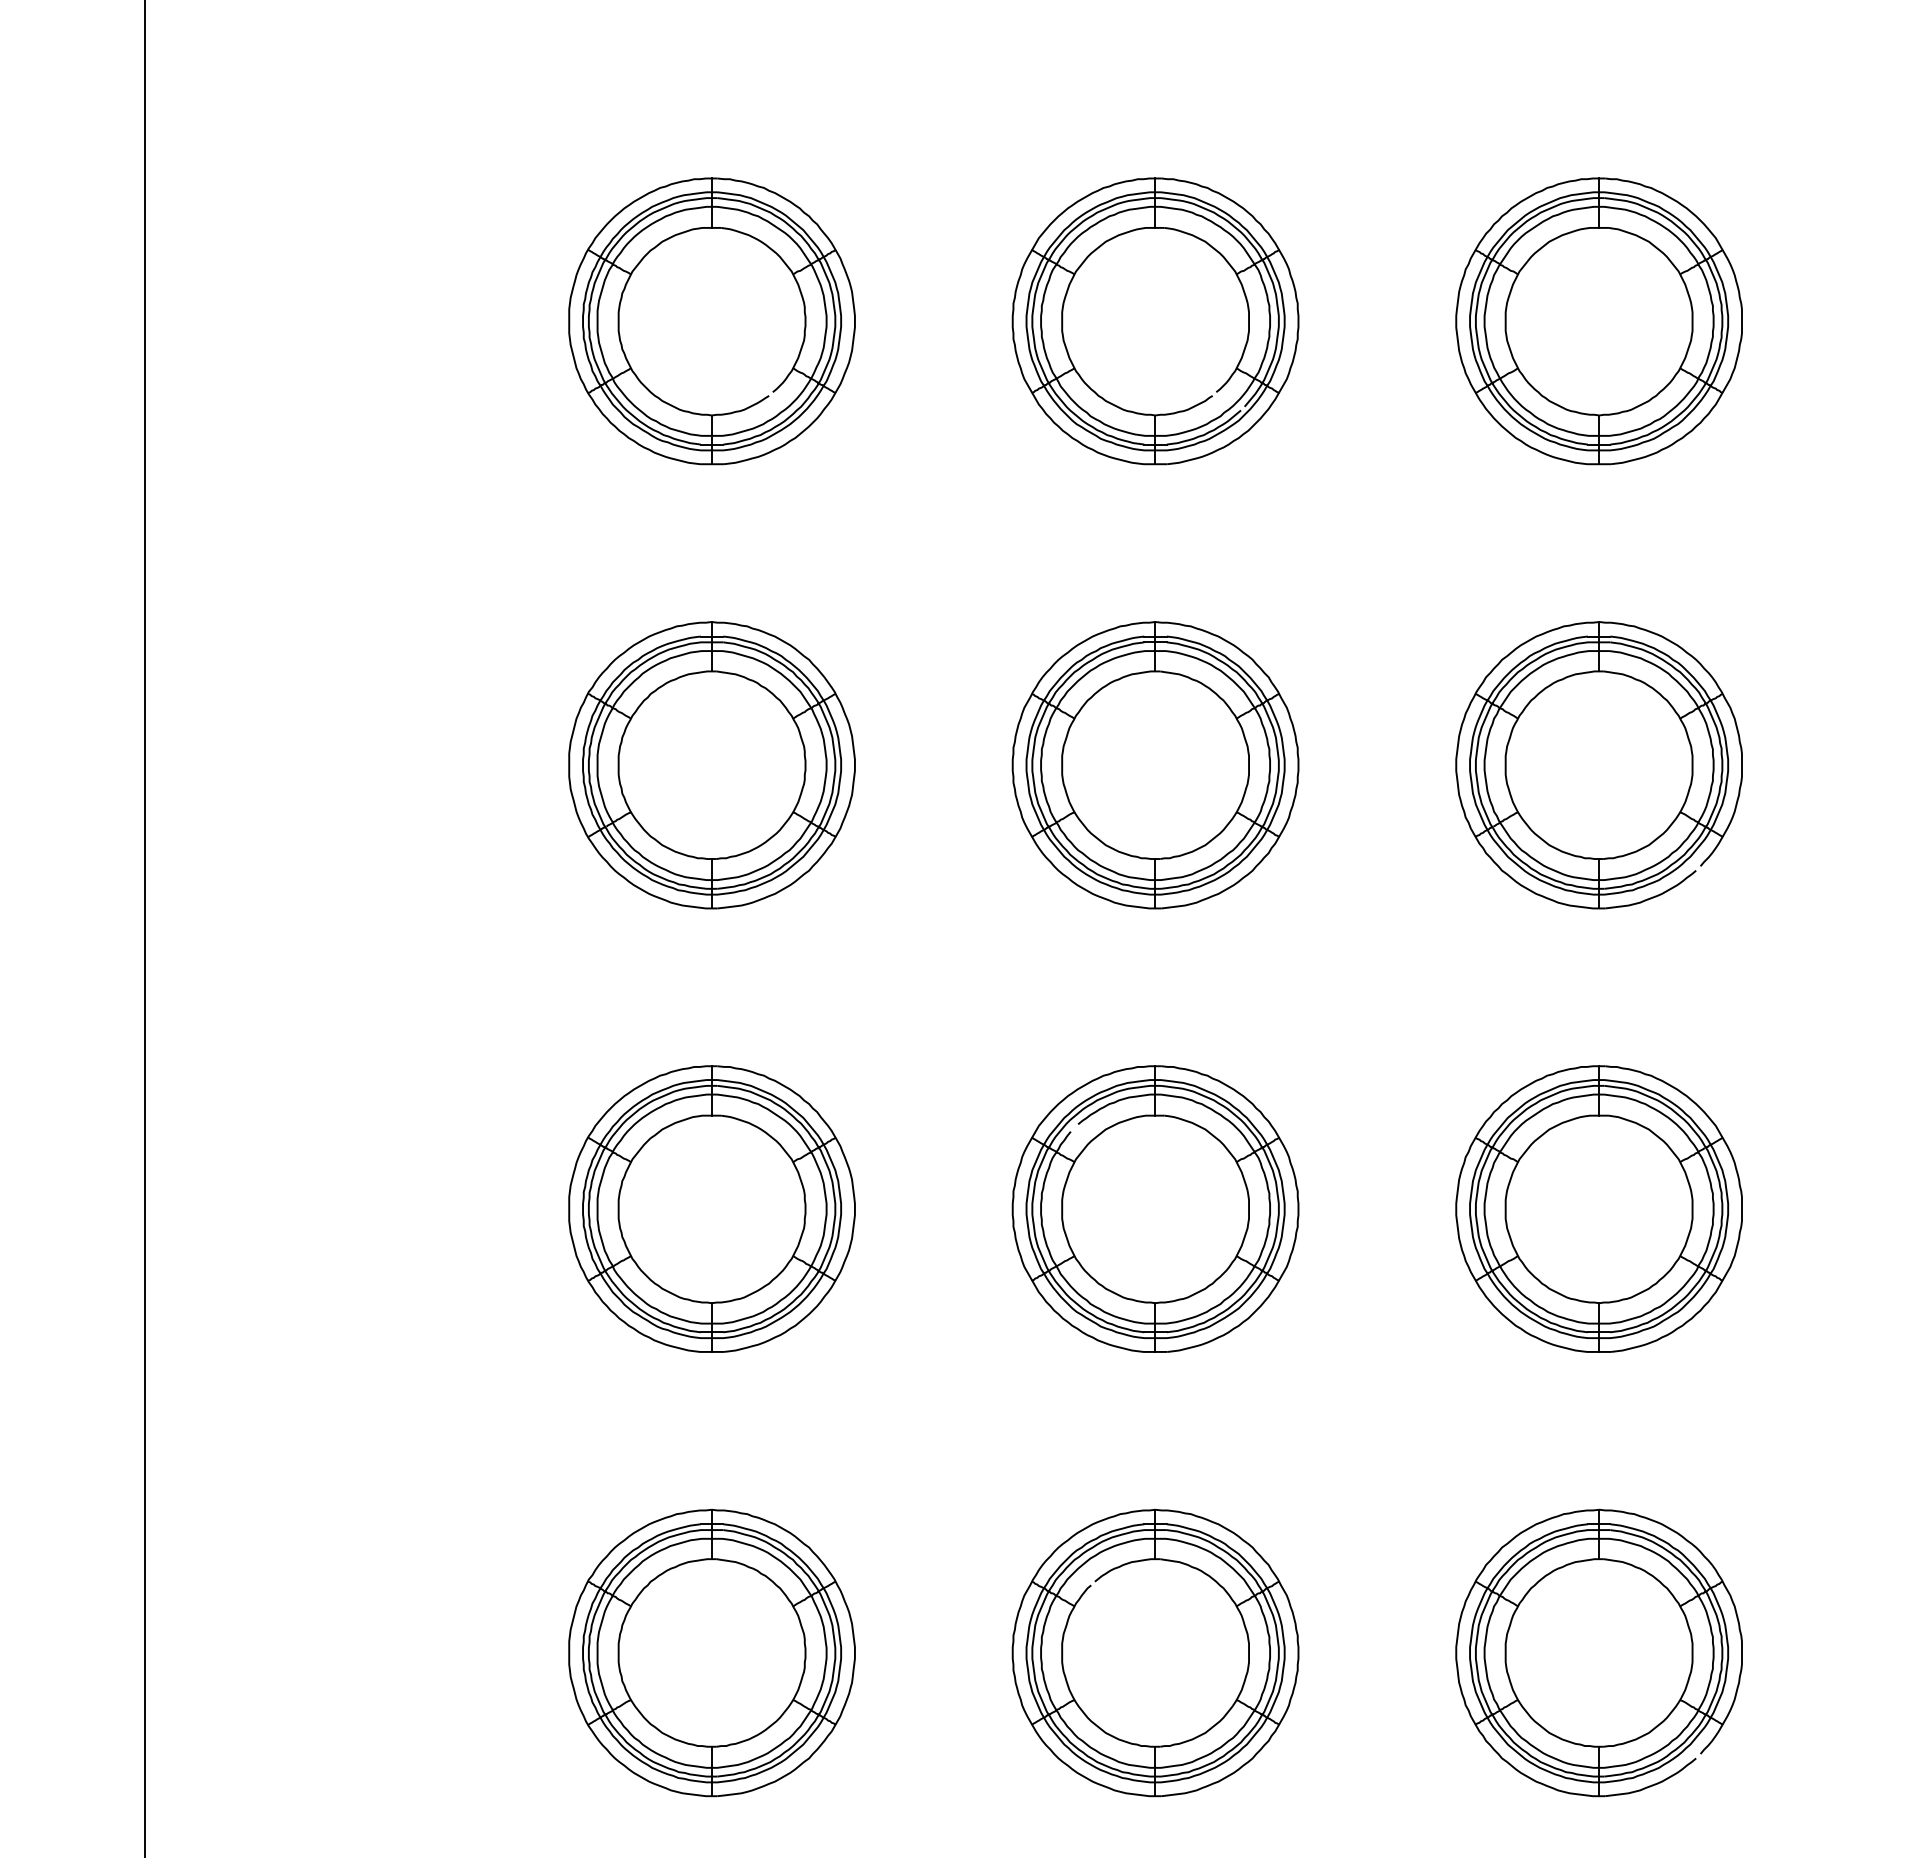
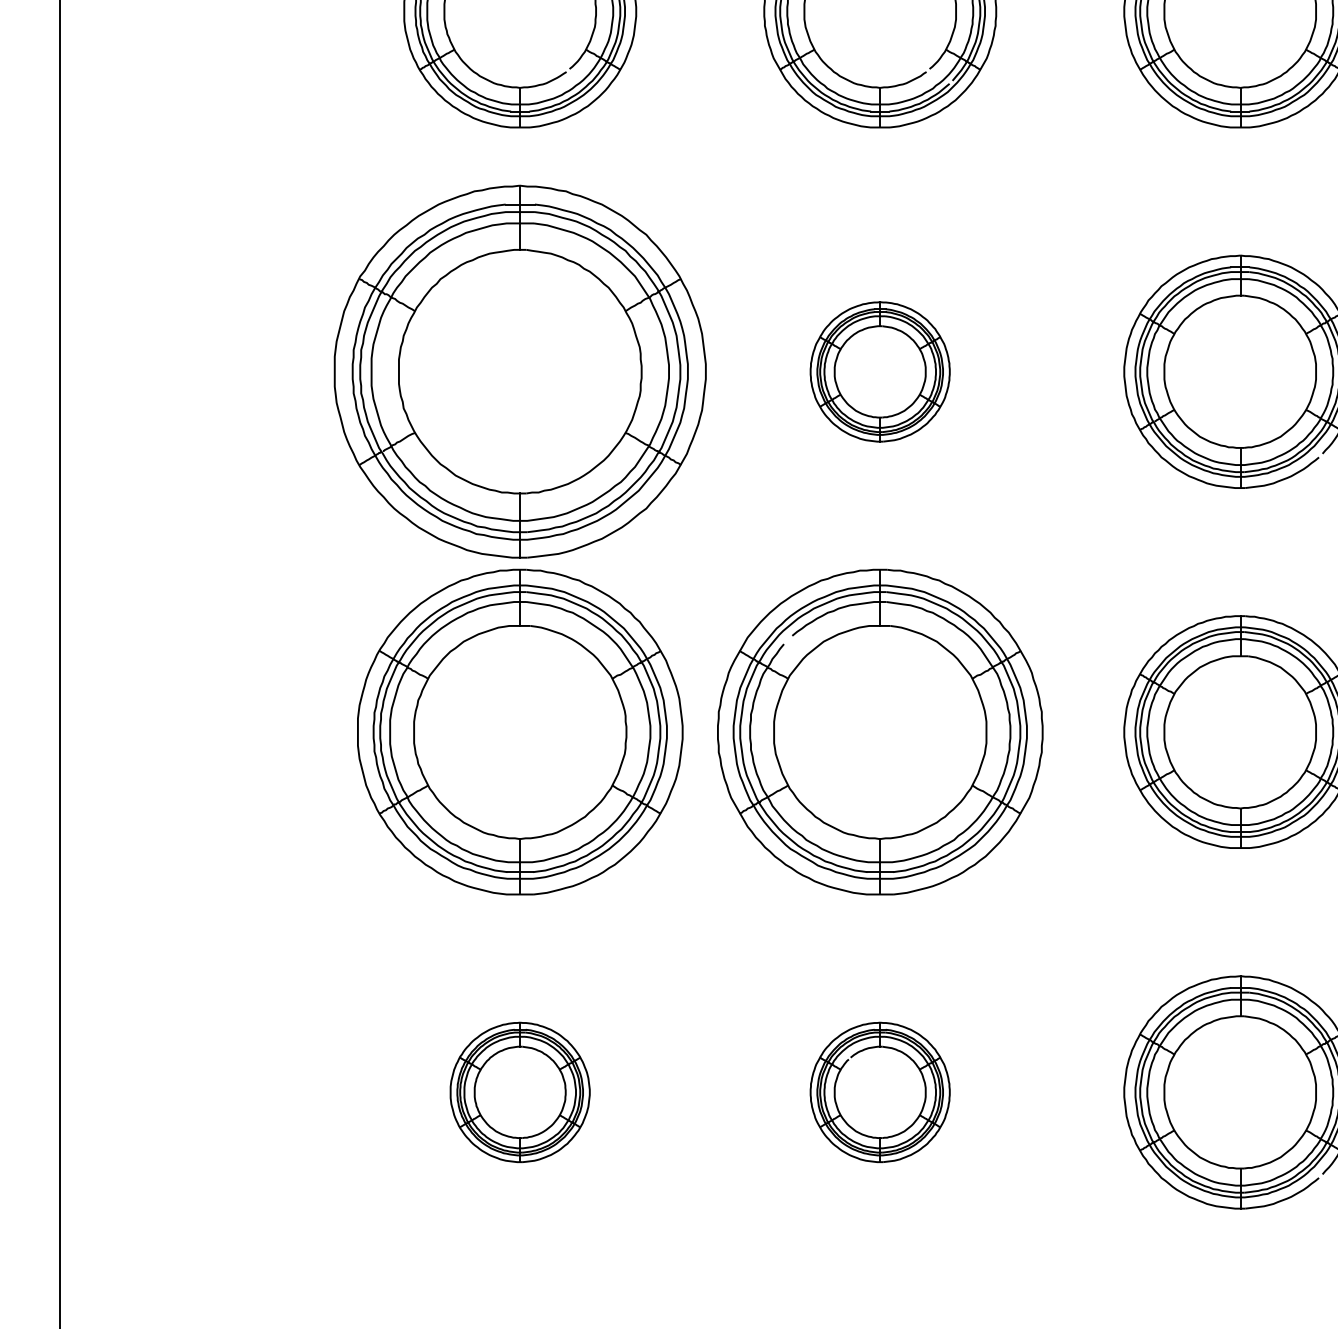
part: (711, 765) -> (519, 372), size x1.6
part: (1155, 765) -> (880, 372), size x0.6
part: (711, 1208) -> (519, 731), size x1.4
part: (1155, 1208) -> (880, 731), size x1.4
part: (711, 1652) -> (519, 1092), size x0.6
part: (1155, 1652) -> (880, 1092), size x0.6

